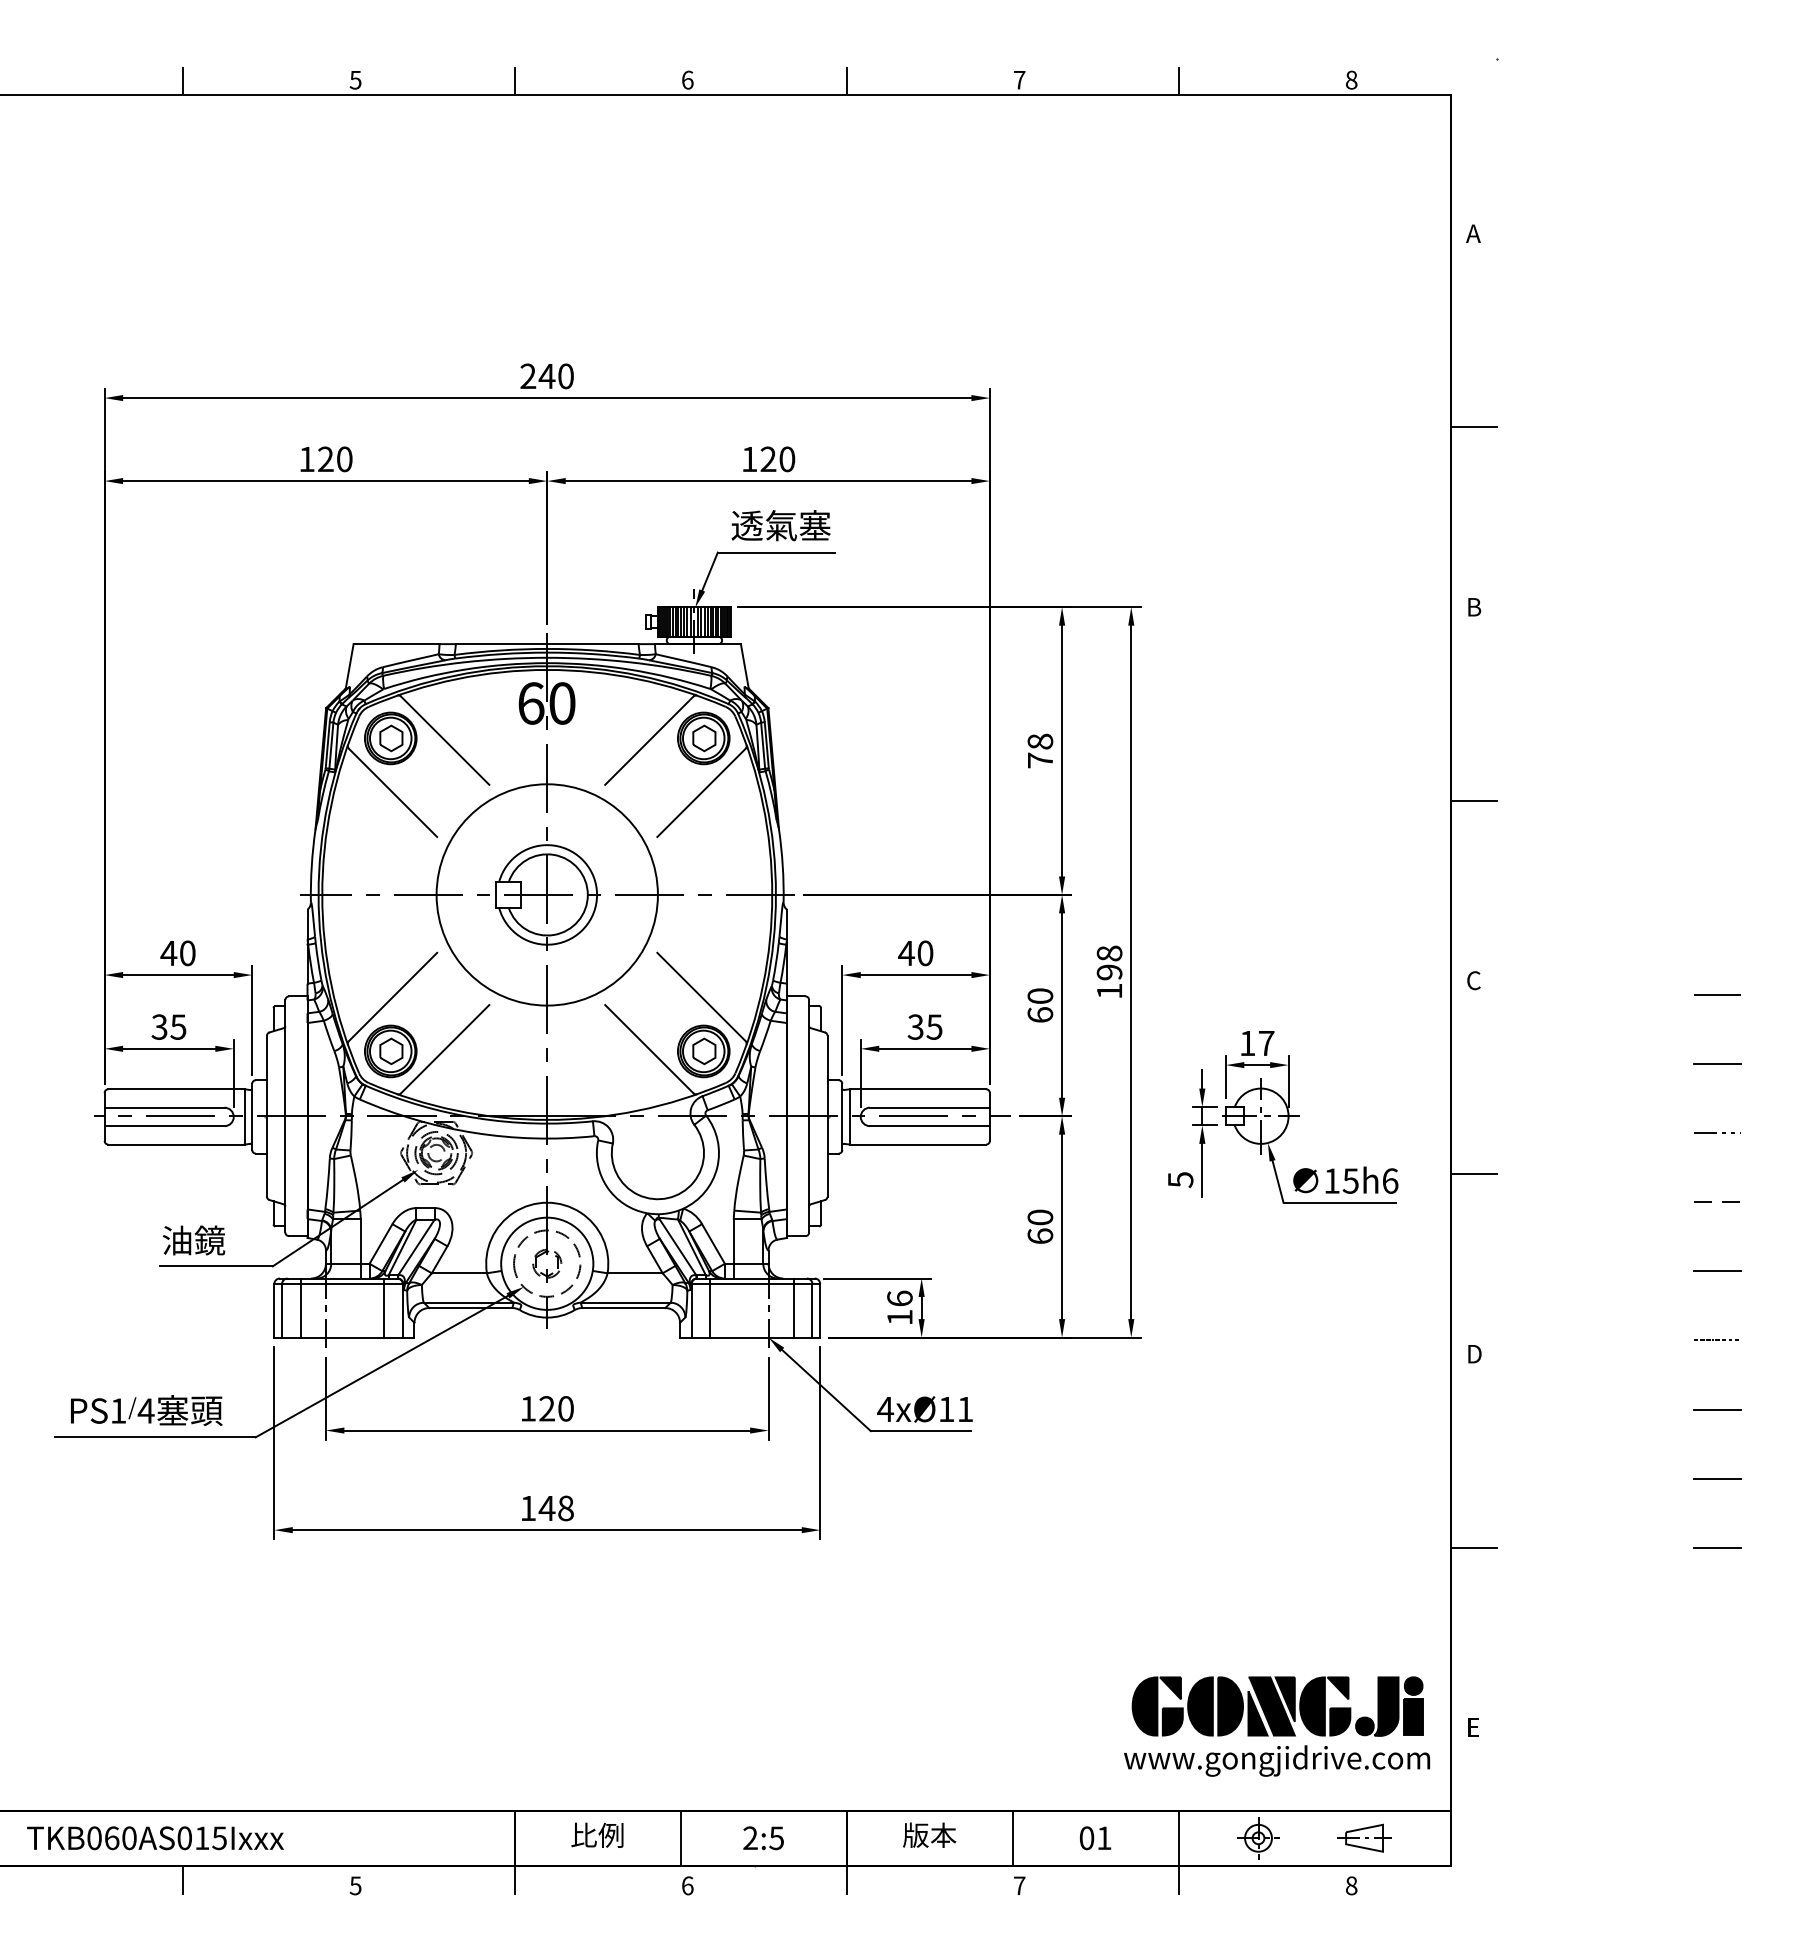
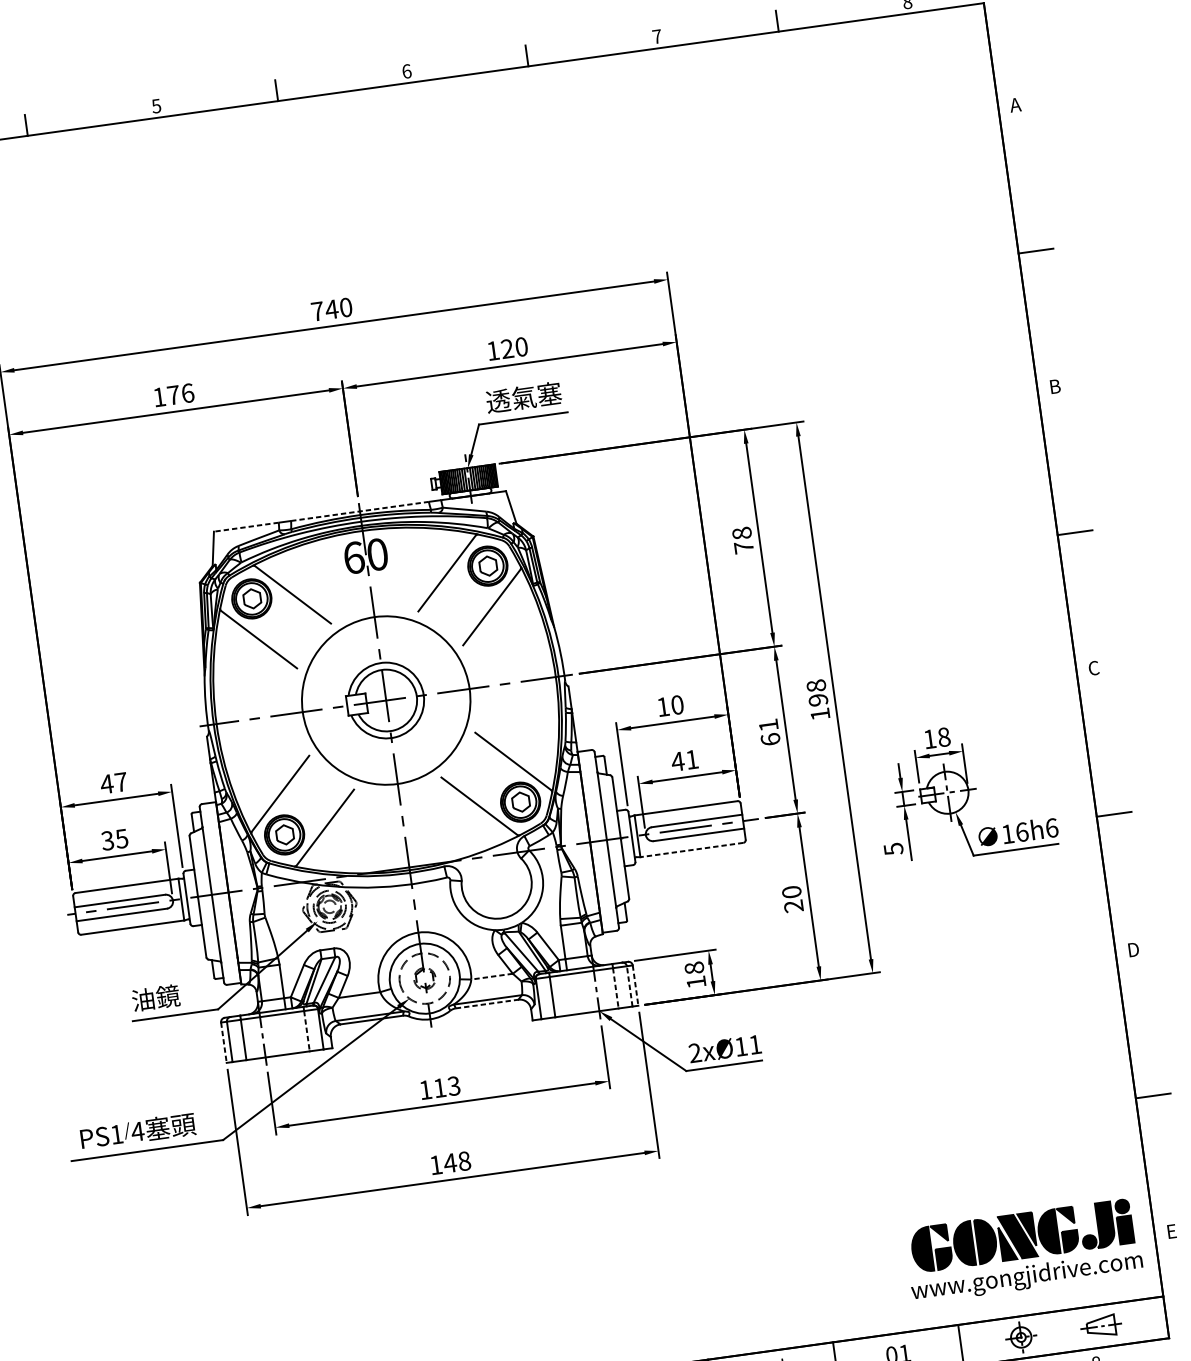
text: (528, 375) -> (317, 310), 240 -> 740
text: (335, 459) -> (180, 394), 120 -> 176
line: (396, 644) -> (246, 527), solid -> dashed
line: (547, 644) -> (360, 511), solid -> dashed
text: (187, 953) -> (121, 782), 40 -> 47
text: (906, 953) -> (663, 707), 40 -> 10
text: (1040, 995) -> (768, 724), 60 -> 61
text: (924, 1026) -> (684, 760), 35 -> 41
text: (1266, 1043) -> (944, 737), 17 -> 18
line: (917, 1144) -> (691, 850), solid -> dashed
text: (1350, 1180) -> (1021, 831), 15h6 -> 16h6
text: (1040, 1236) -> (793, 906), 60 -> 20
line: (635, 1273) -> (492, 976), solid -> dashed
text: (899, 1298) -> (694, 968), 16 -> 18
line: (623, 1308) -> (486, 1004), solid -> dashed
line: (274, 1310) -> (224, 1042), solid -> dashed
line: (384, 1310) -> (306, 1030), solid -> dashed
line: (794, 1310) -> (616, 988), solid -> dashed
line: (812, 1310) -> (629, 986), solid -> dashed
line: (820, 1310) -> (635, 985), solid -> dashed
text: (556, 1408) -> (446, 1086), 120 -> 113
text: (885, 1408) -> (695, 1052), 4xØ11 -> 2xØ11

